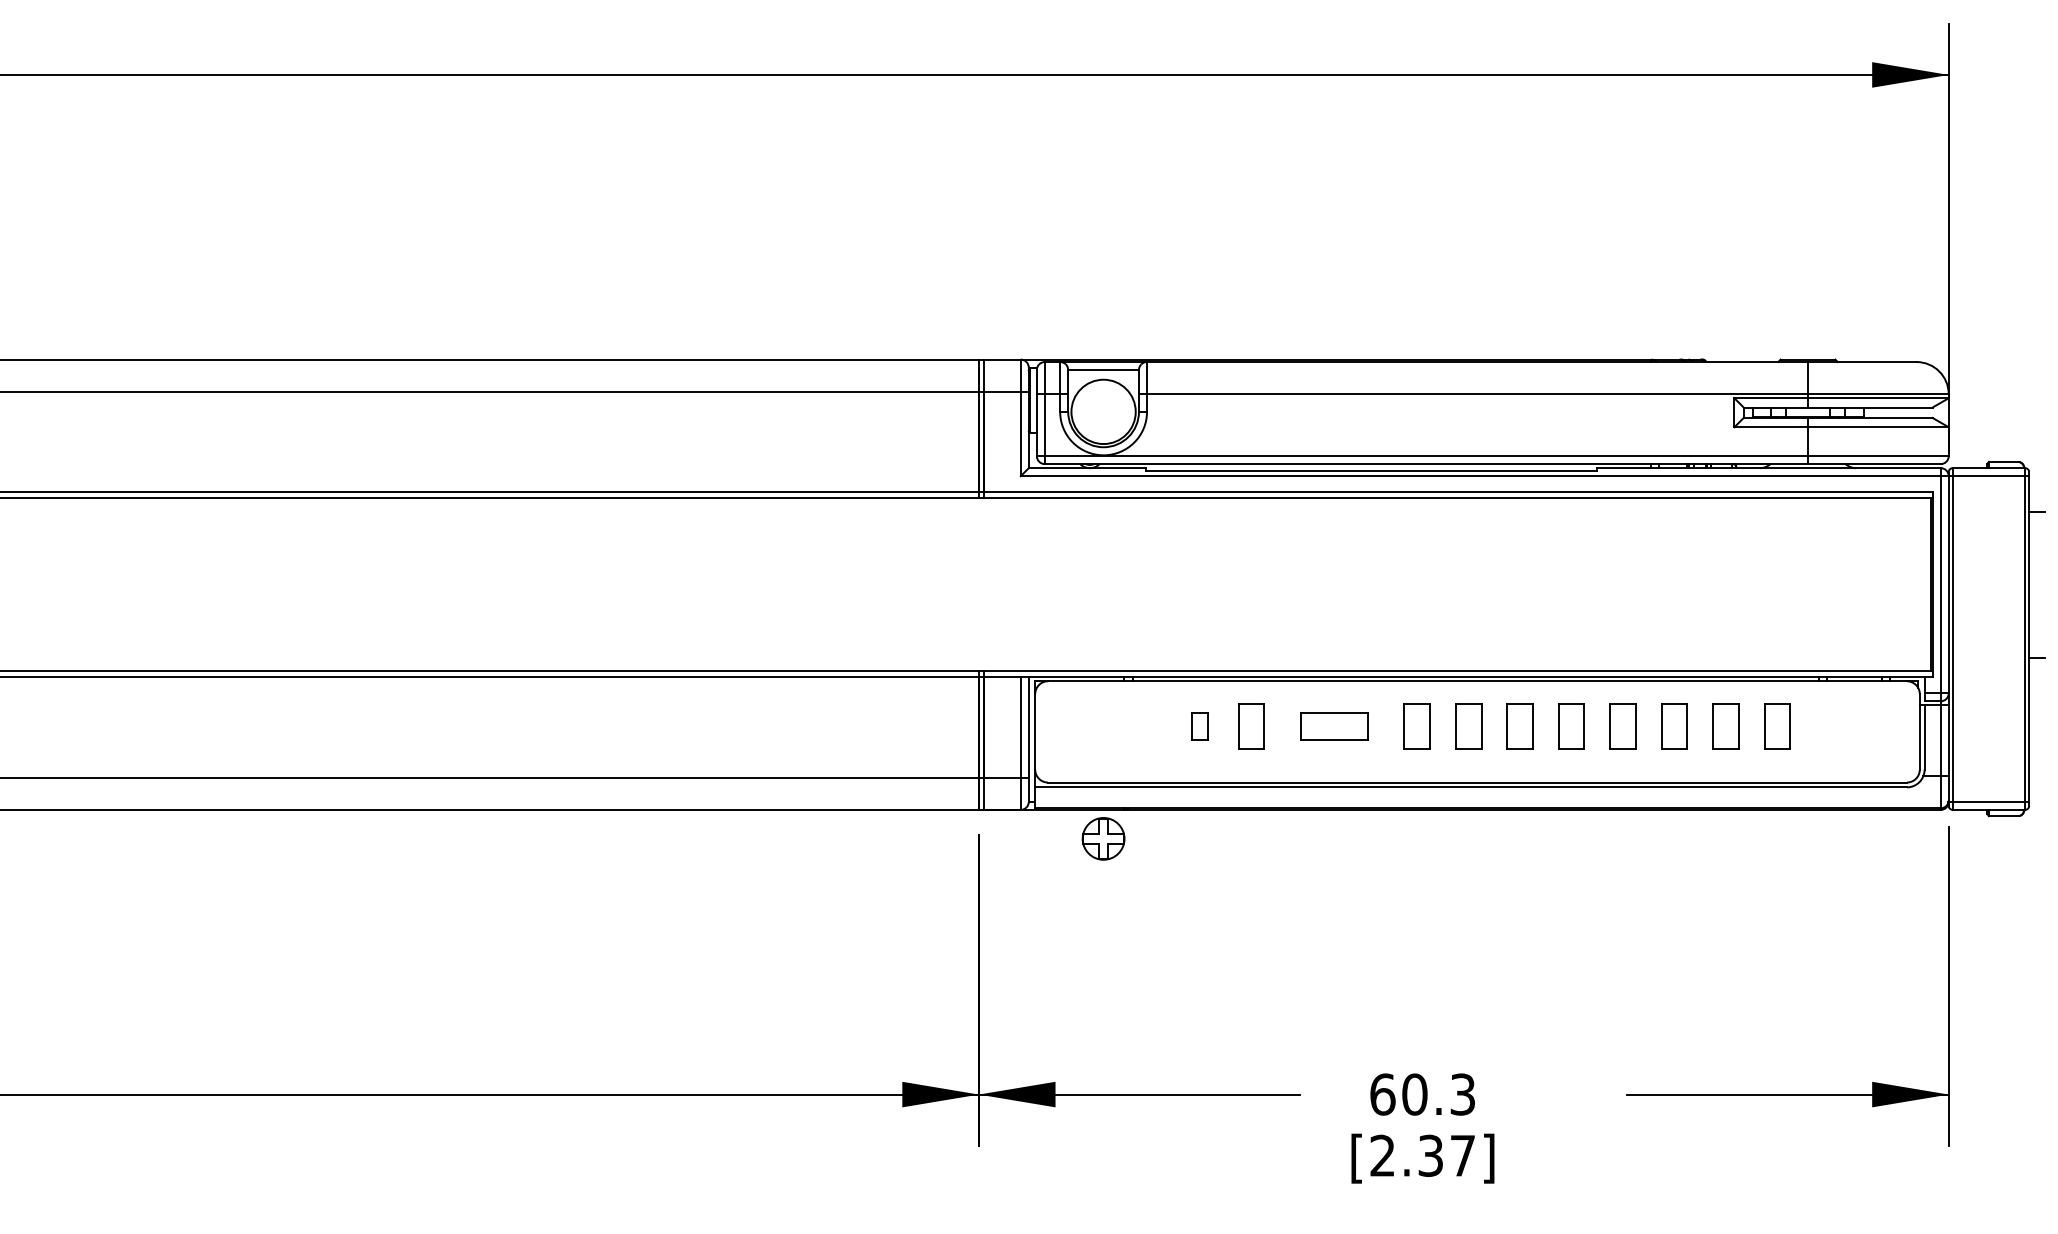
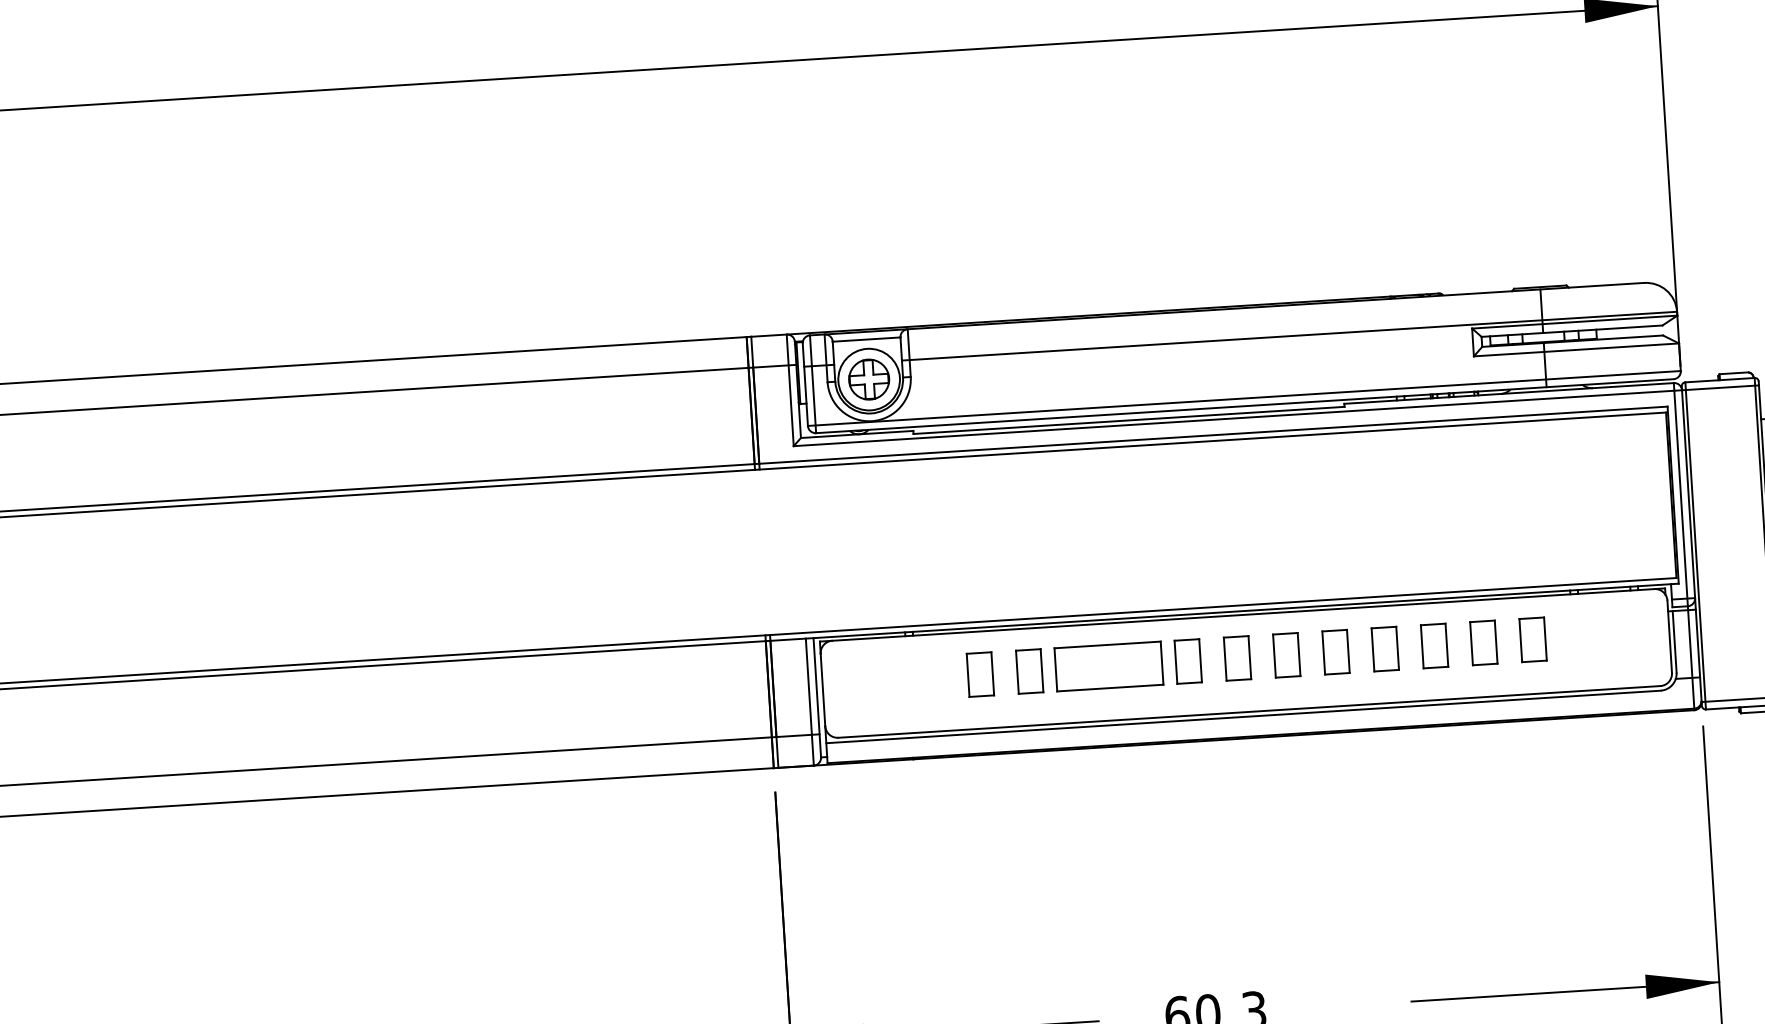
part: (1199, 726) -> (979, 674), size x1.67
part: (1334, 726) -> (1109, 666), size x1.67
part: (1103, 838) -> (869, 379), moved

